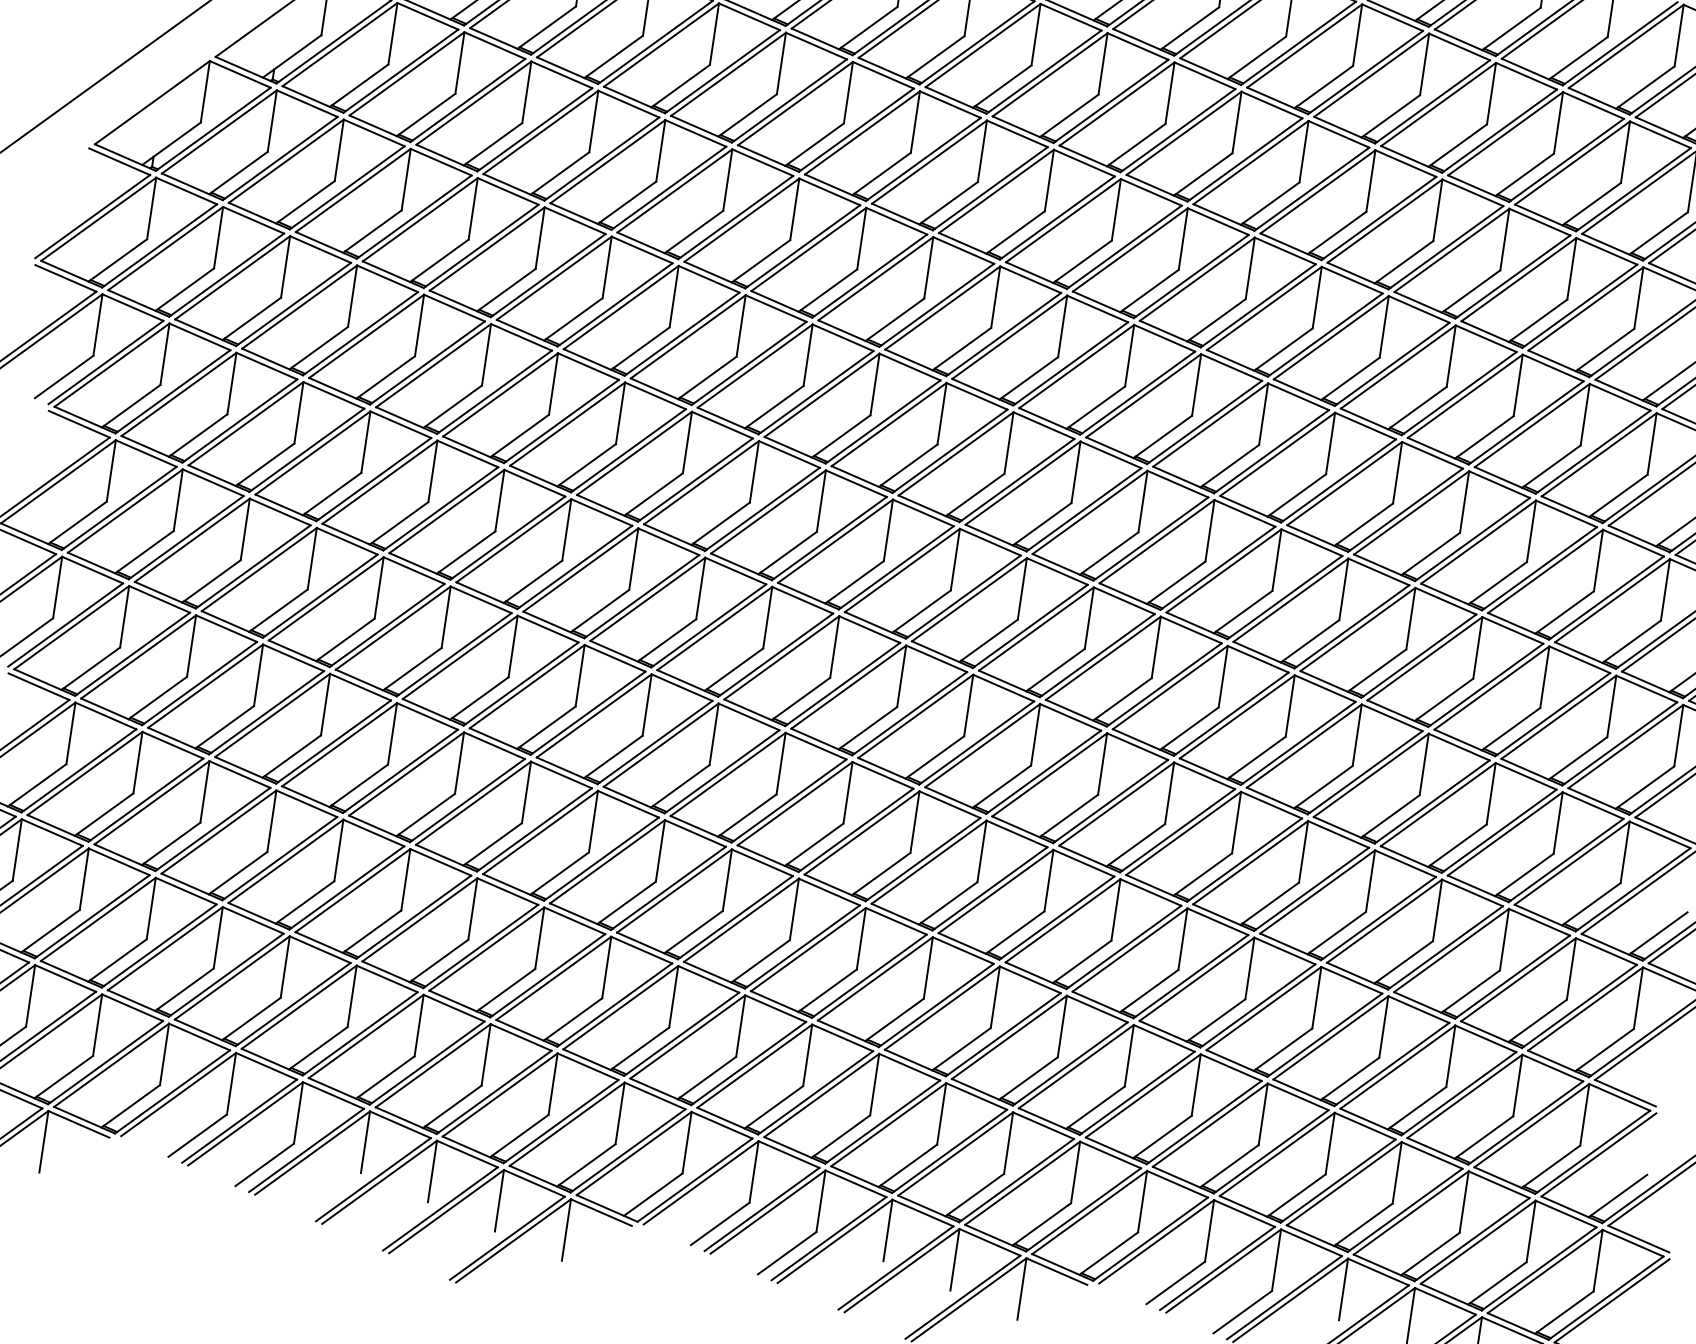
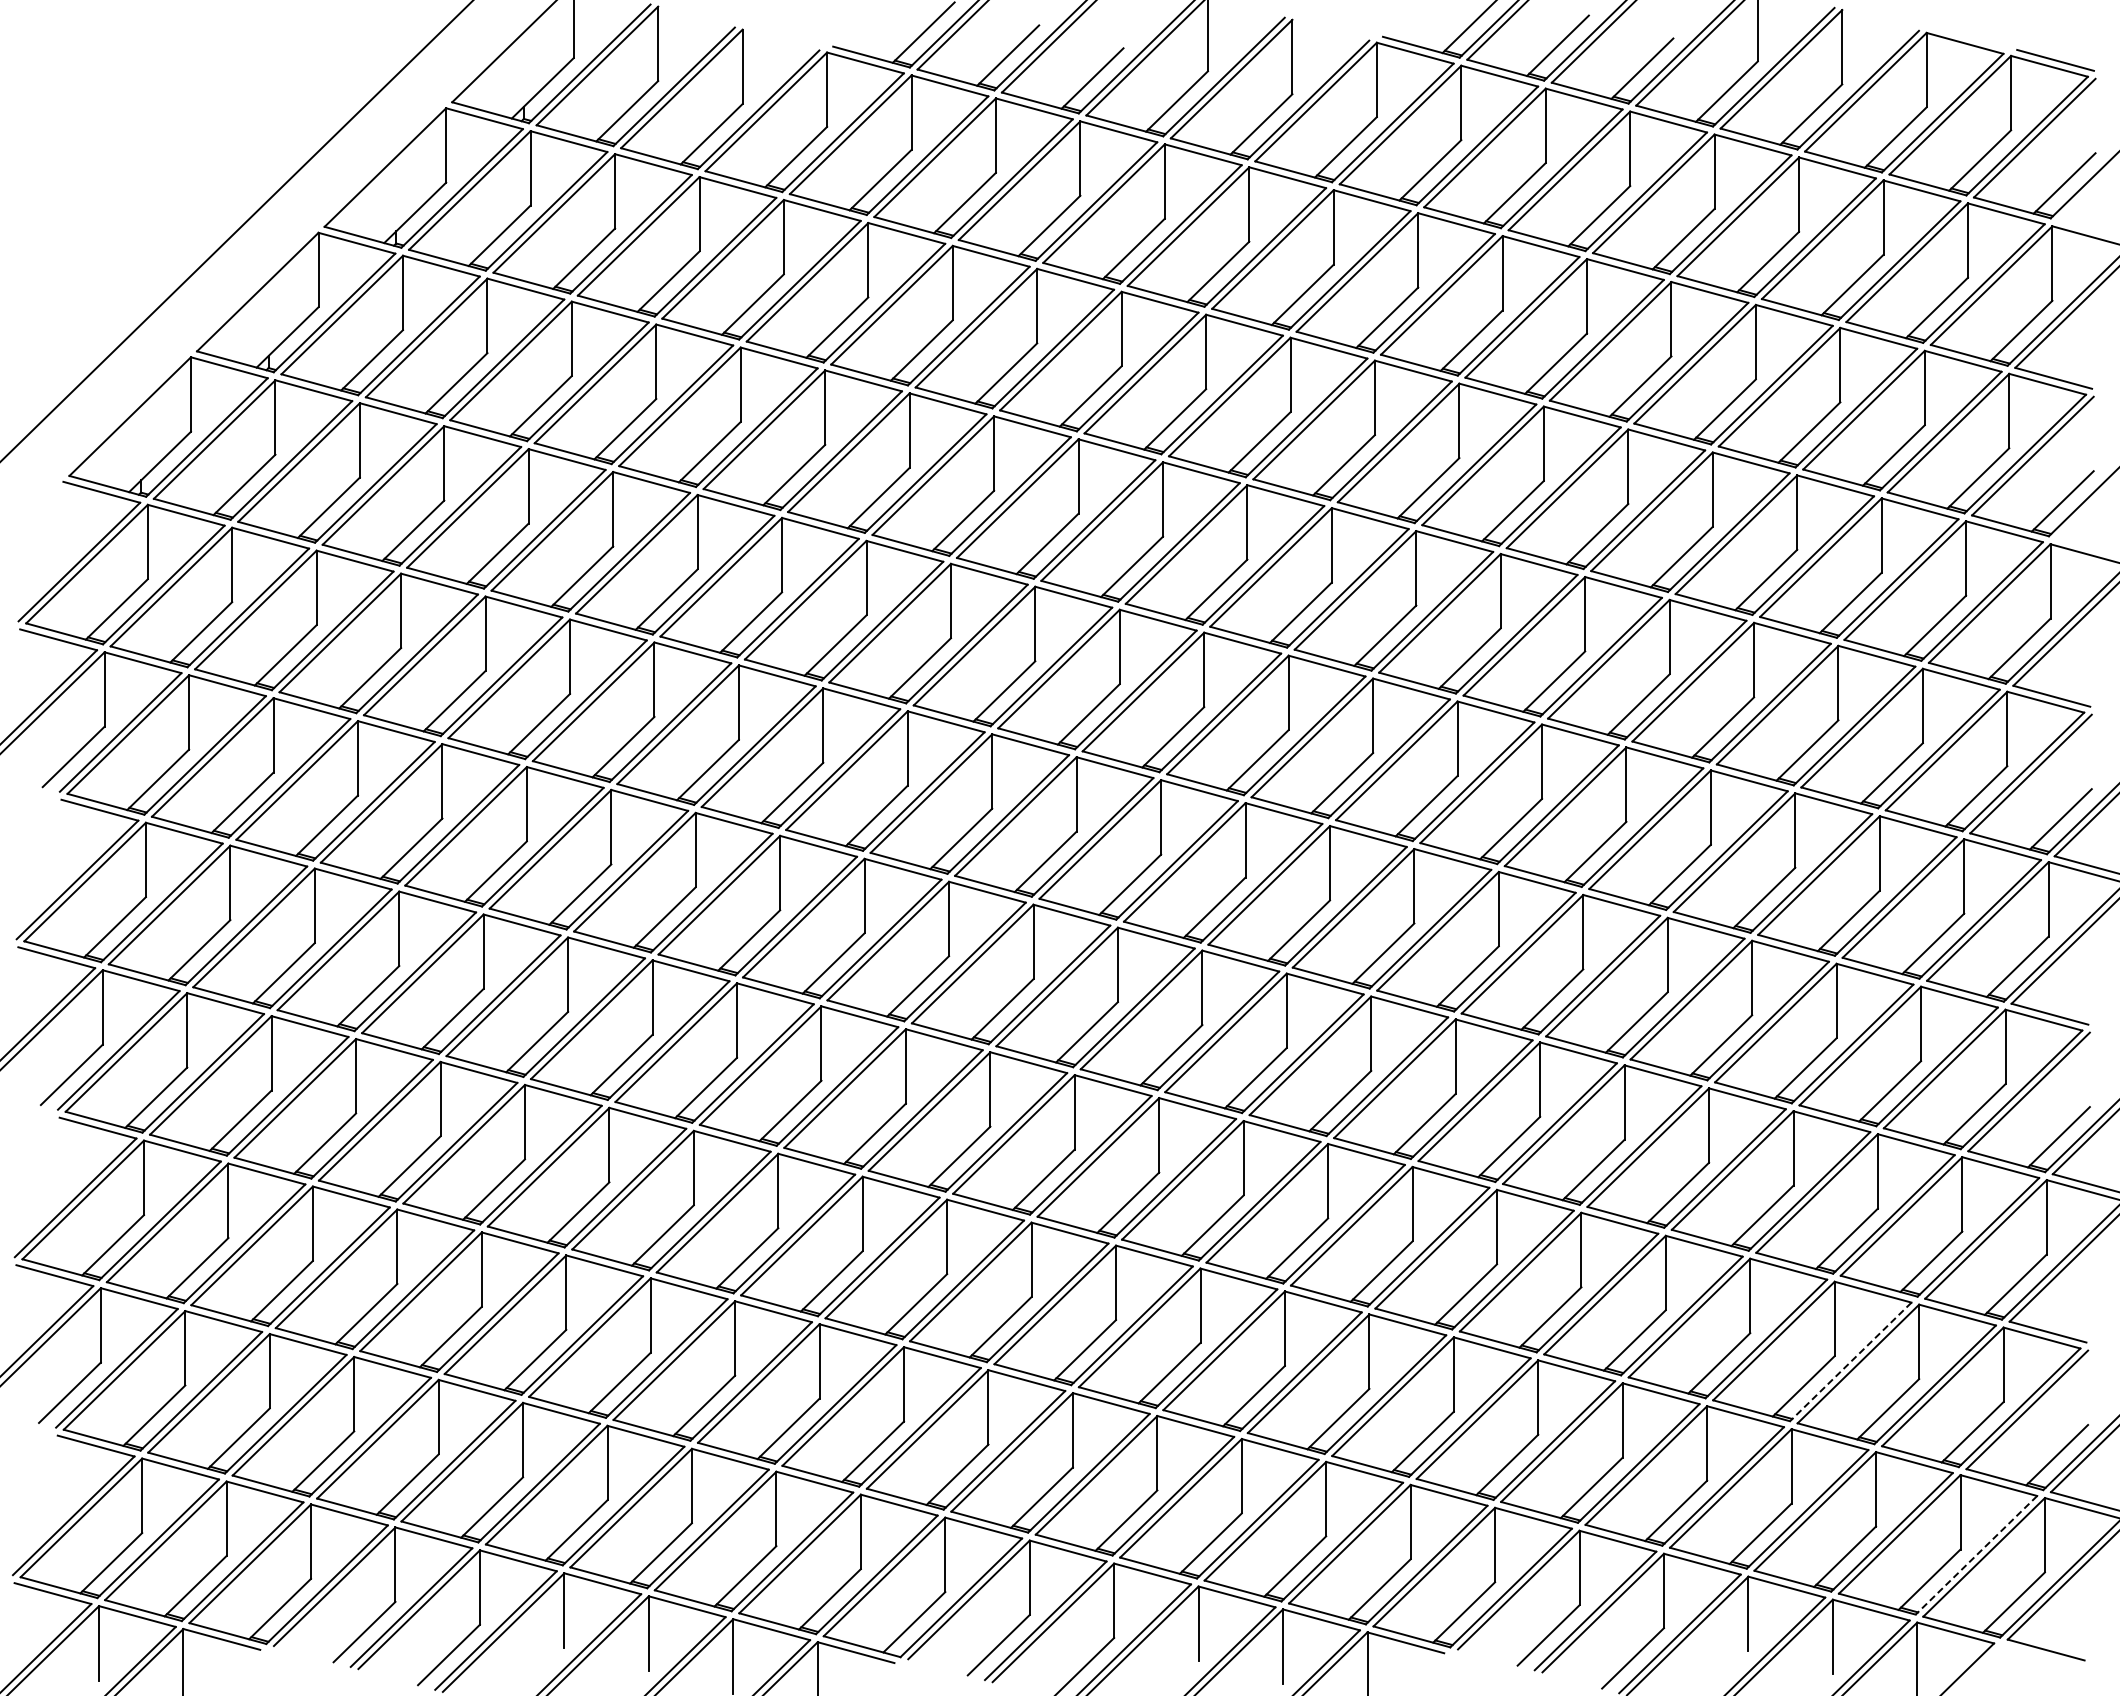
line: (1458, 1093) -> (1850, 1361), solid -> dashed
line: (1539, 1269) -> (1976, 1555), solid -> dashed

